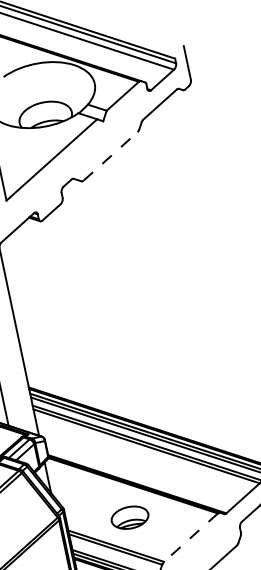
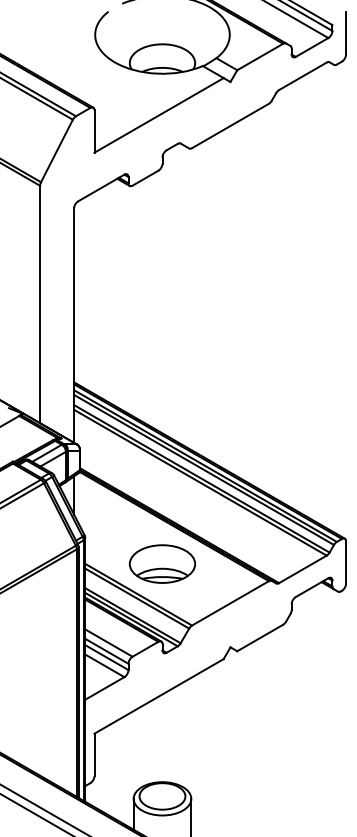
line: (110, 156) -> (230, 125), dashed -> solid
part: (129, 517) -> (162, 563), size x1.43
line: (191, 537) -> (230, 603), dashed -> solid

